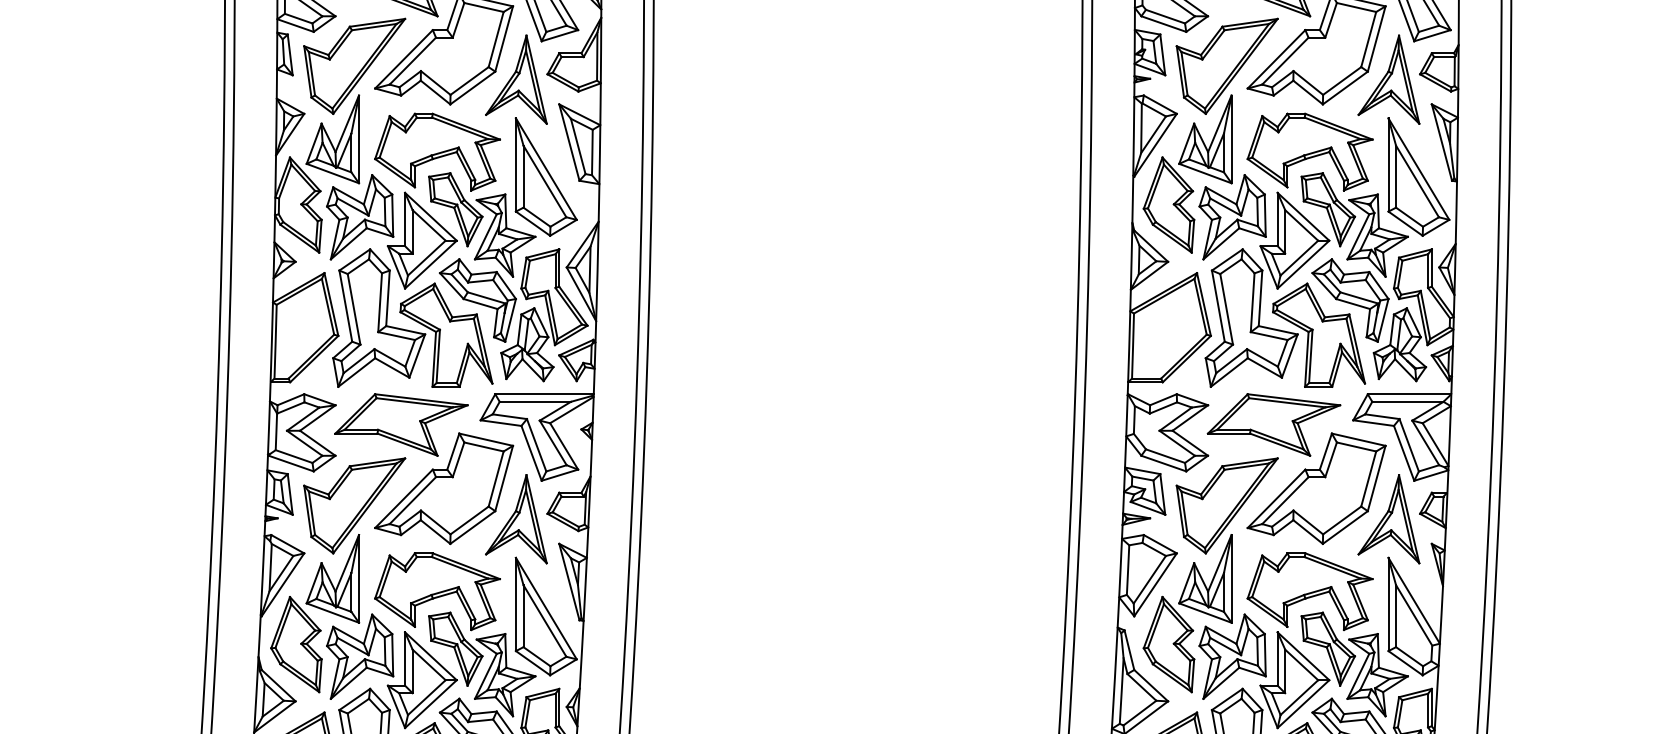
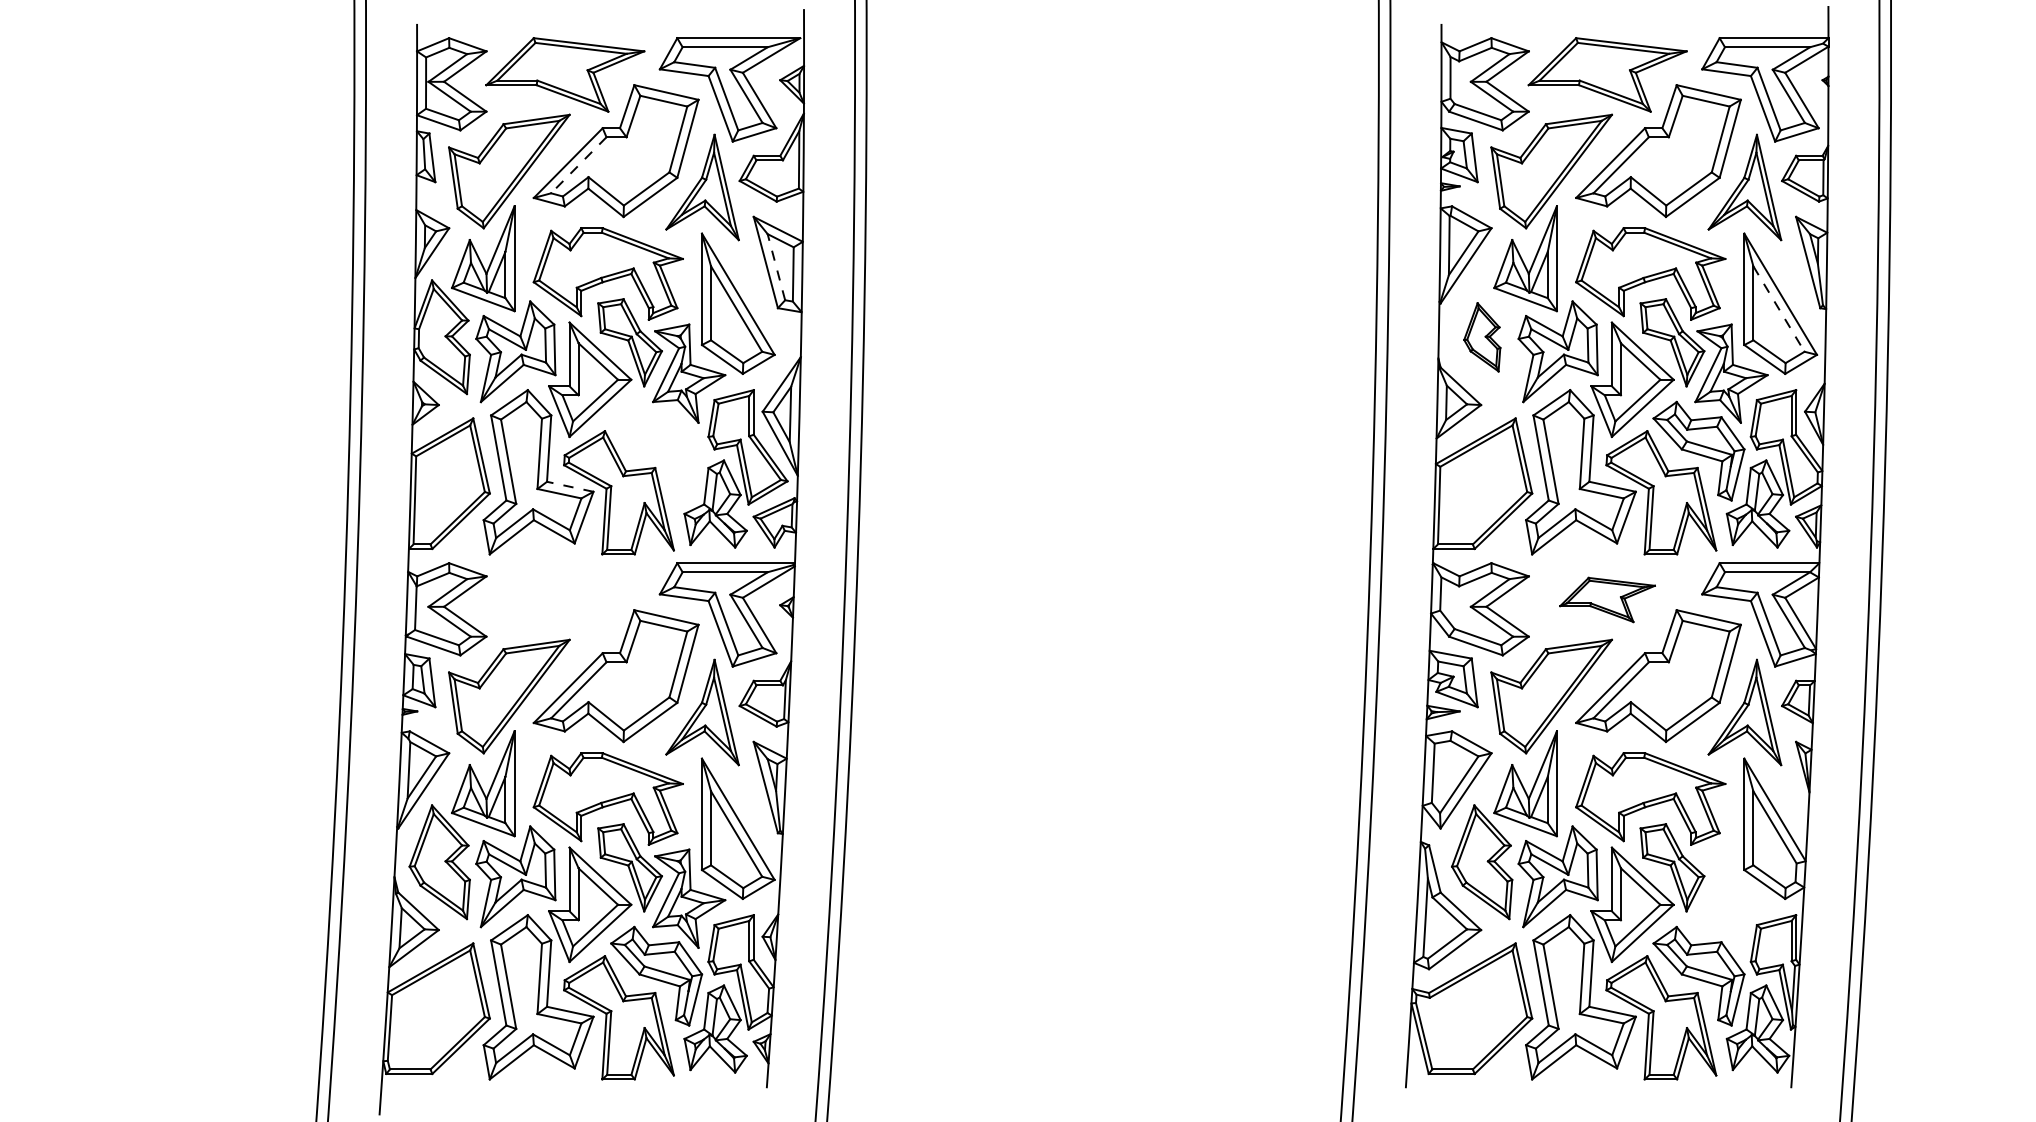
line: (412, 61) -> (578, 165), solid -> dashed
line: (578, 145) -> (776, 266), solid -> dashed
line: (1417, 181) -> (1778, 309), solid -> dashed
part: (1169, 205) -> (1482, 337), size x0.6
part: (477, 299) -> (656, 450), removed
line: (405, 330) -> (570, 486), solid -> dashed
part: (401, 424) -> (565, 599), removed
part: (1273, 424) -> (1607, 599), size x0.6
part: (1377, 674) -> (1731, 898), removed

